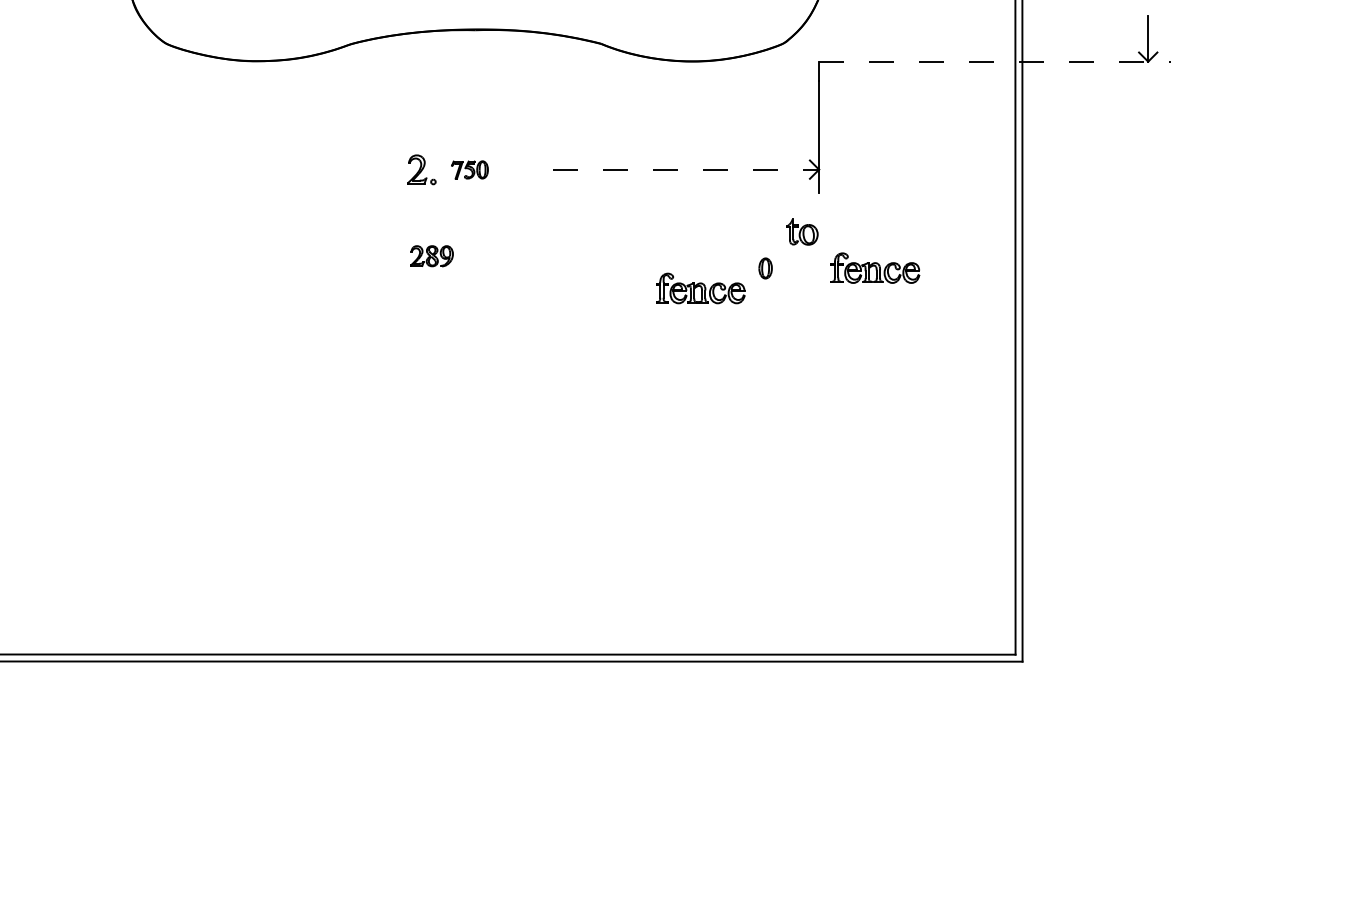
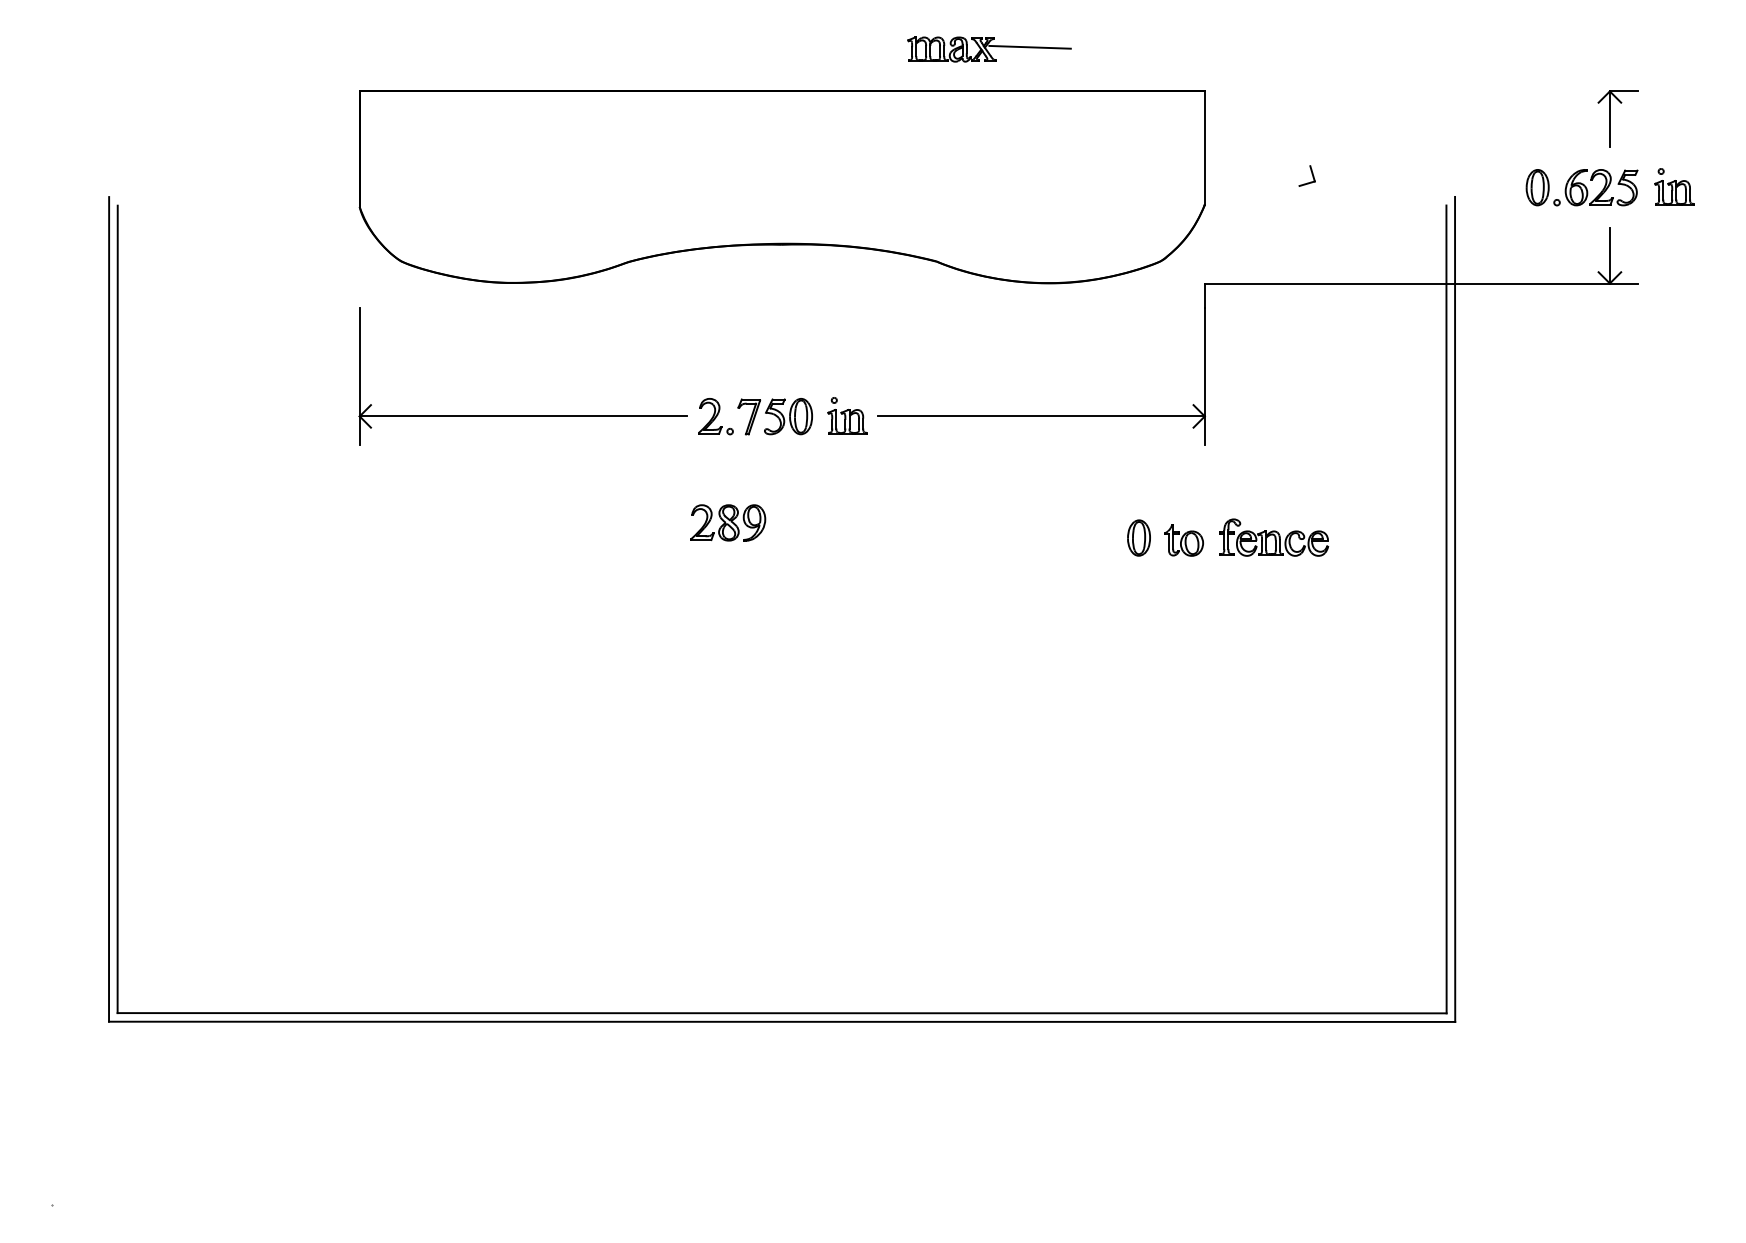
line: (995, 61) -> (1421, 283), dashed -> solid
part: (264, 168) -> (522, 415), added
part: (528, 168) -> (847, 415), added
part: (469, 169) -> (774, 416), size x1.67
line: (686, 169) -> (1041, 416), dashed -> solid
part: (801, 232) -> (1183, 540), moved
part: (432, 255) -> (728, 522), size x1.43
part: (765, 268) -> (1138, 537), size x1.43
part: (701, 288) -> (1059, 562), removed

